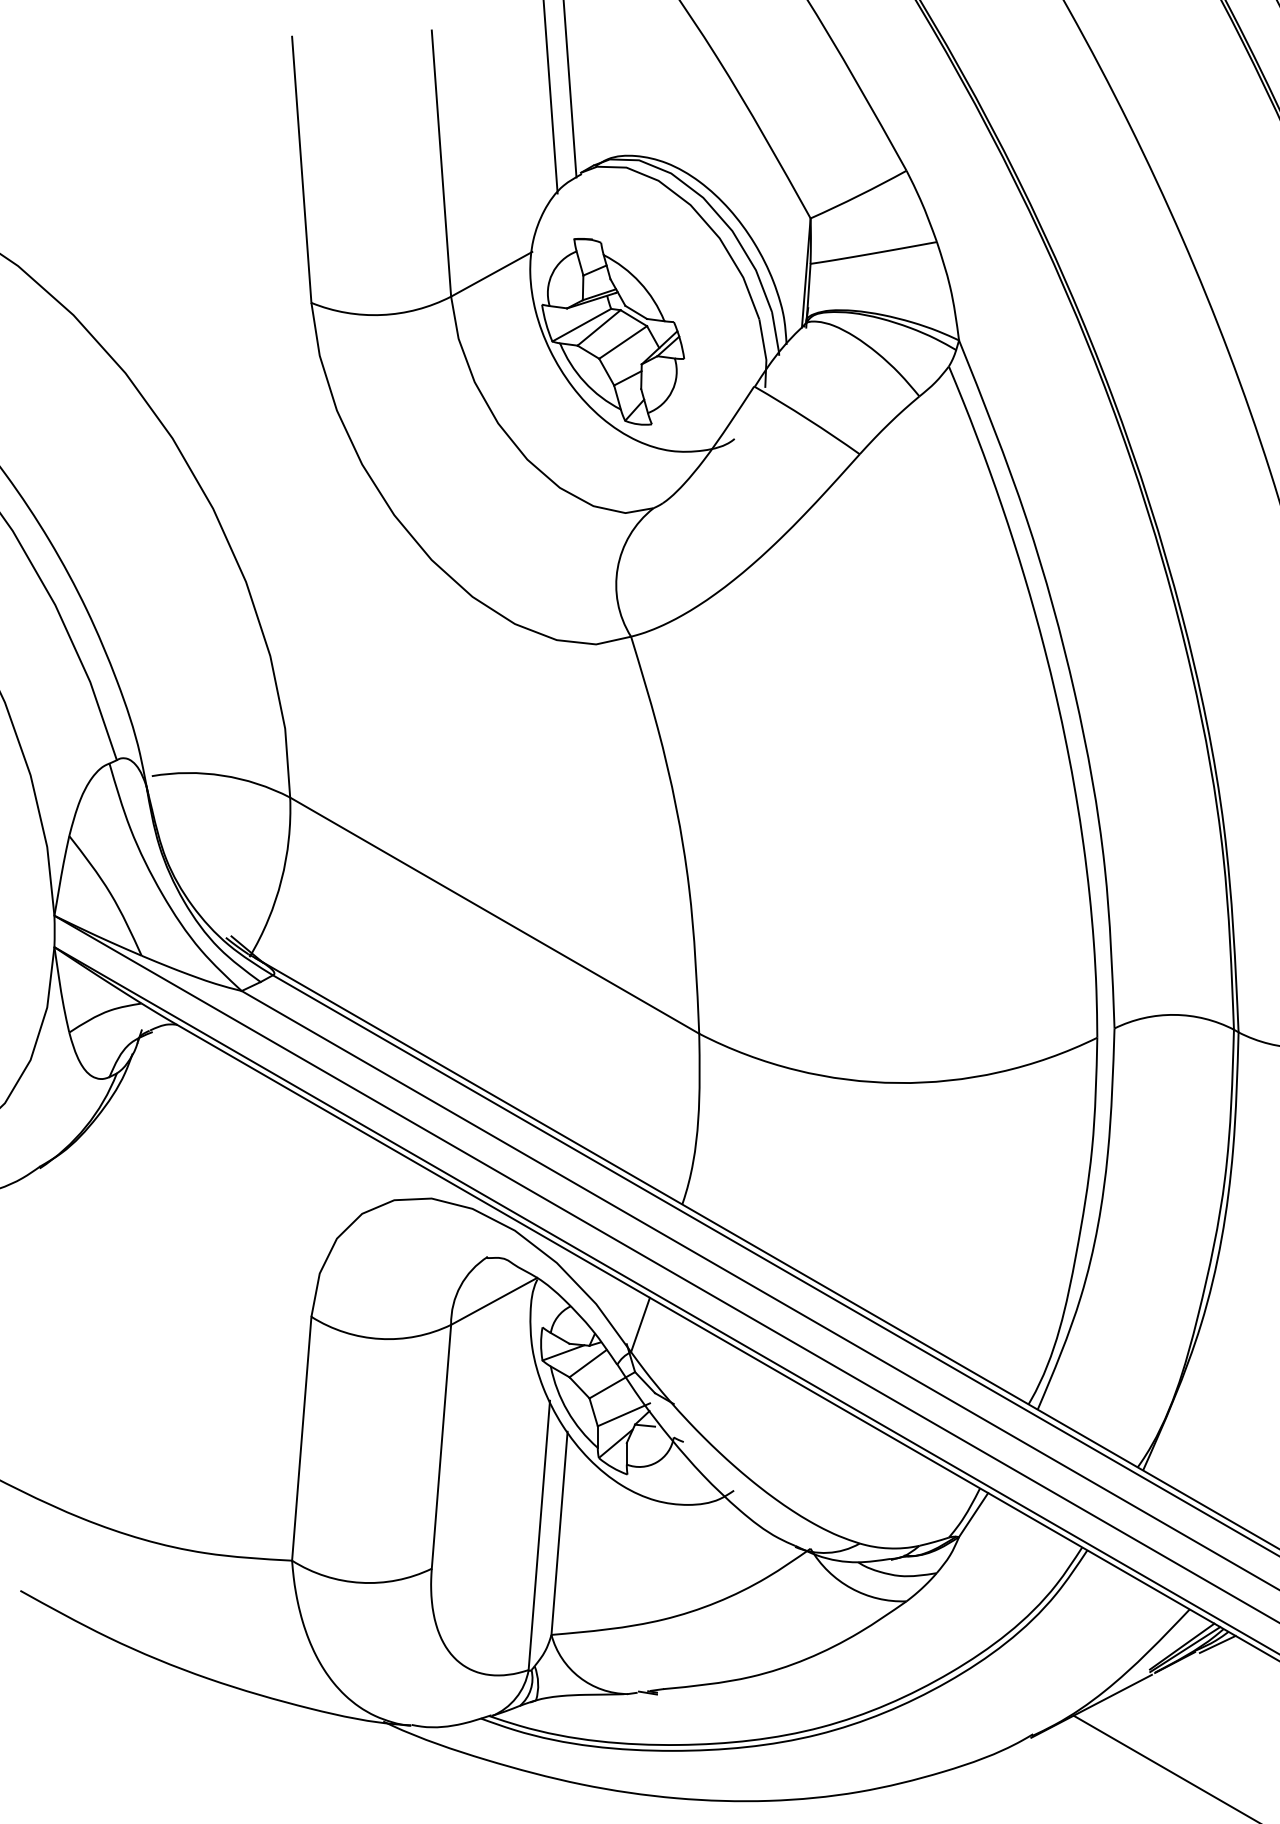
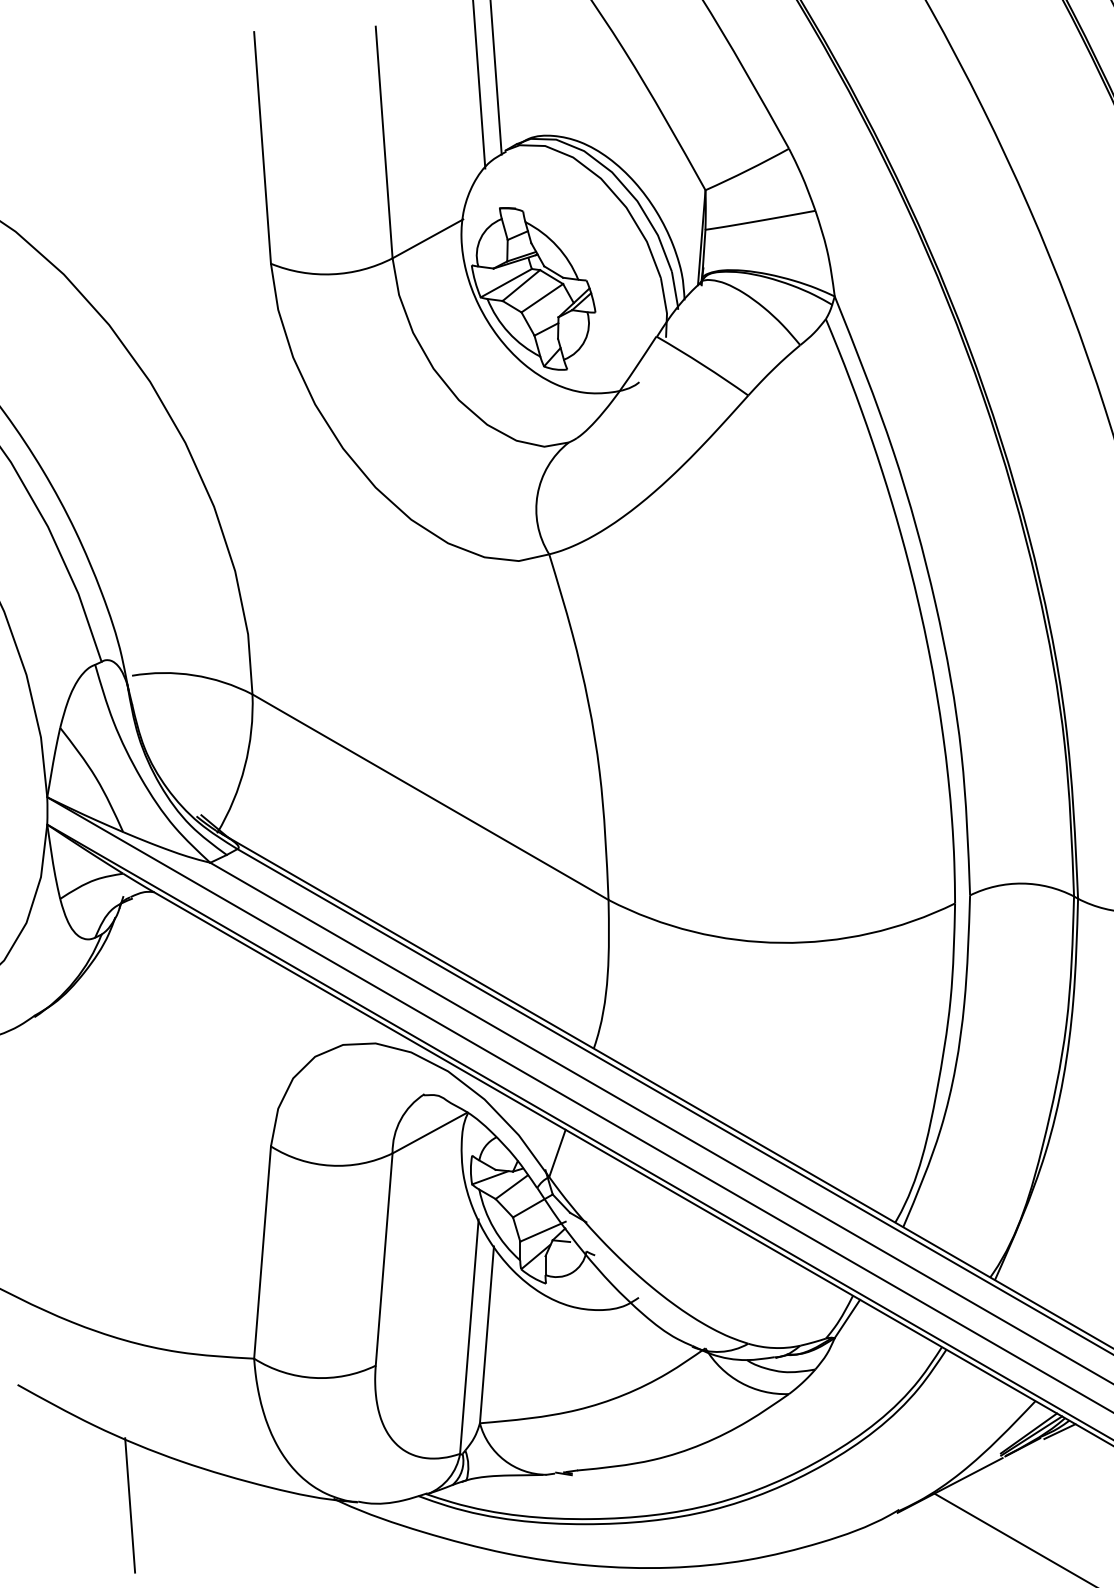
line: (149, 1729) -> (130, 1505), added

